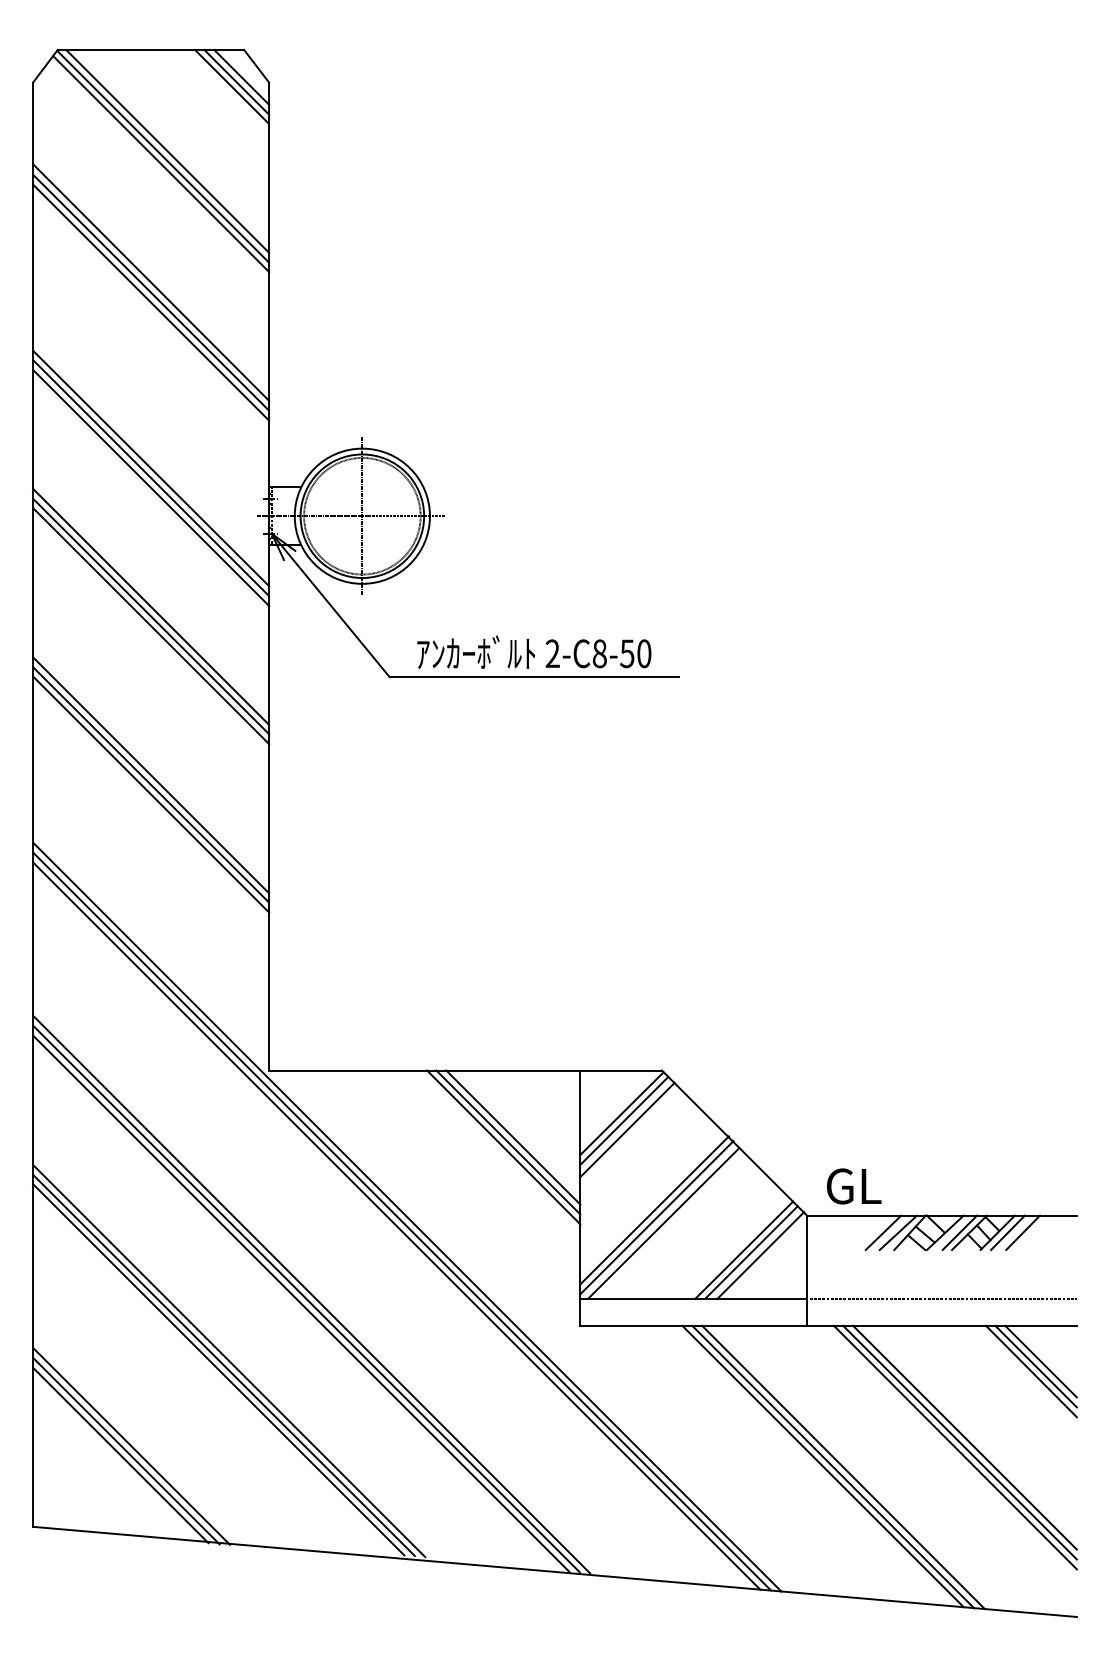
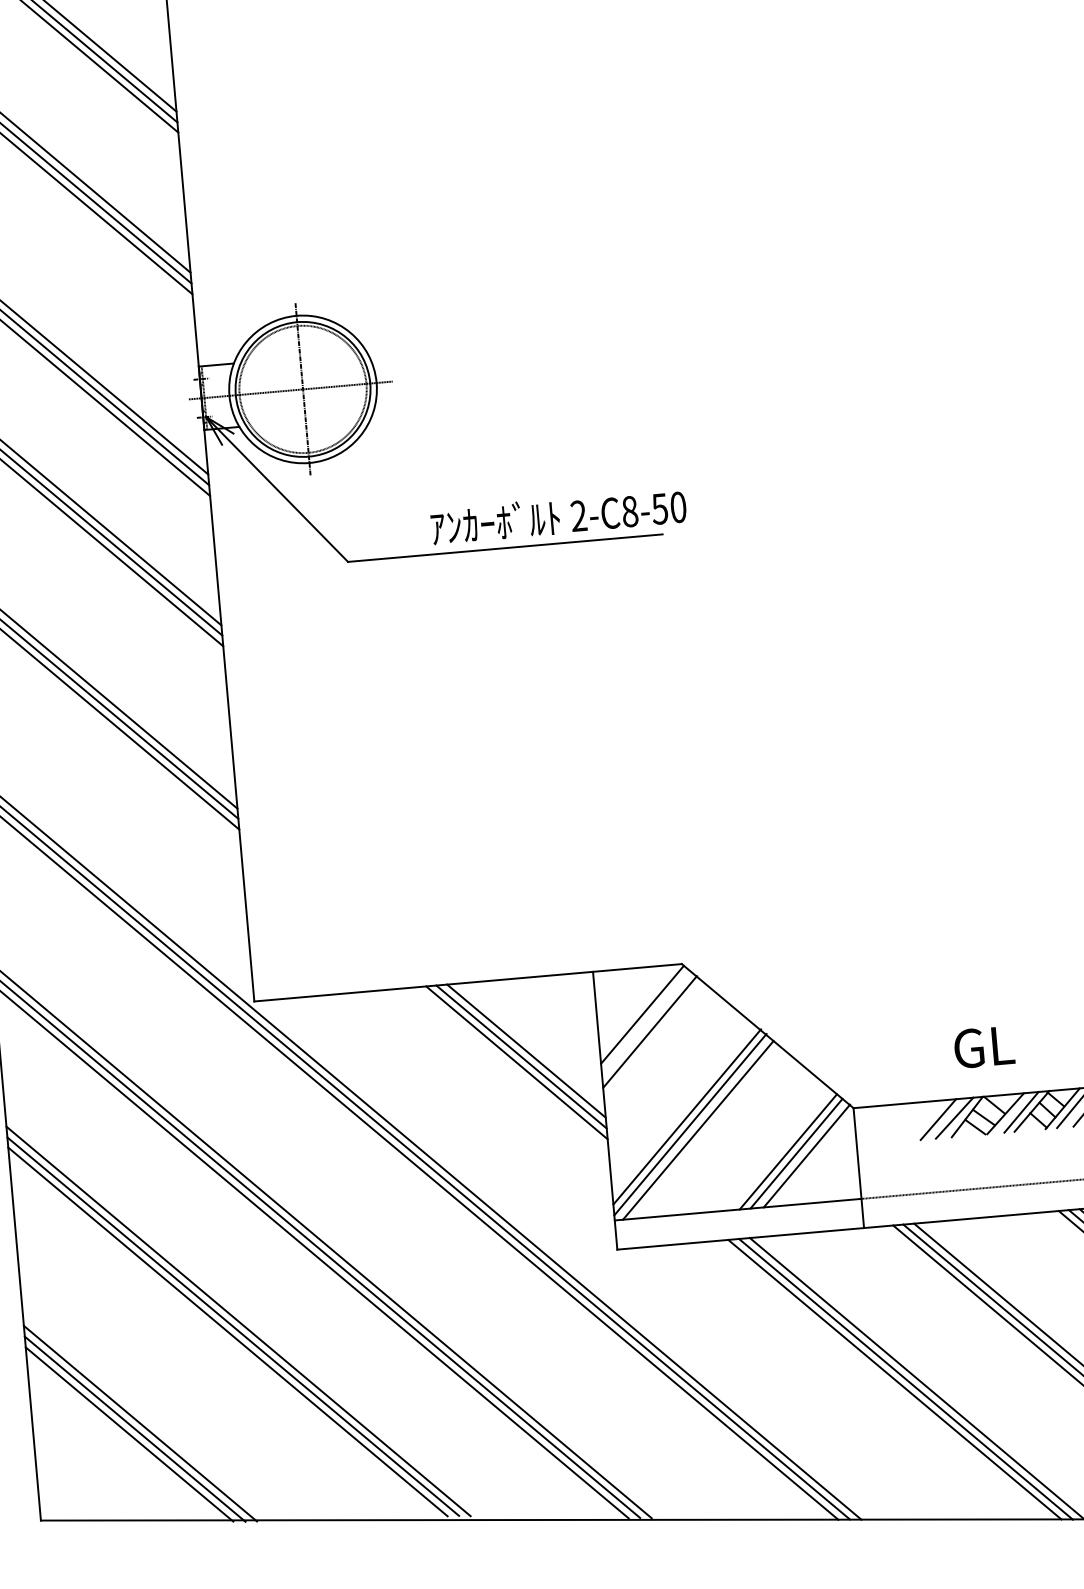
text: (534, 651) -> (558, 515), moved
line: (624, 1120) -> (645, 1022), removed
text: (854, 1186) -> (984, 1047), moved

